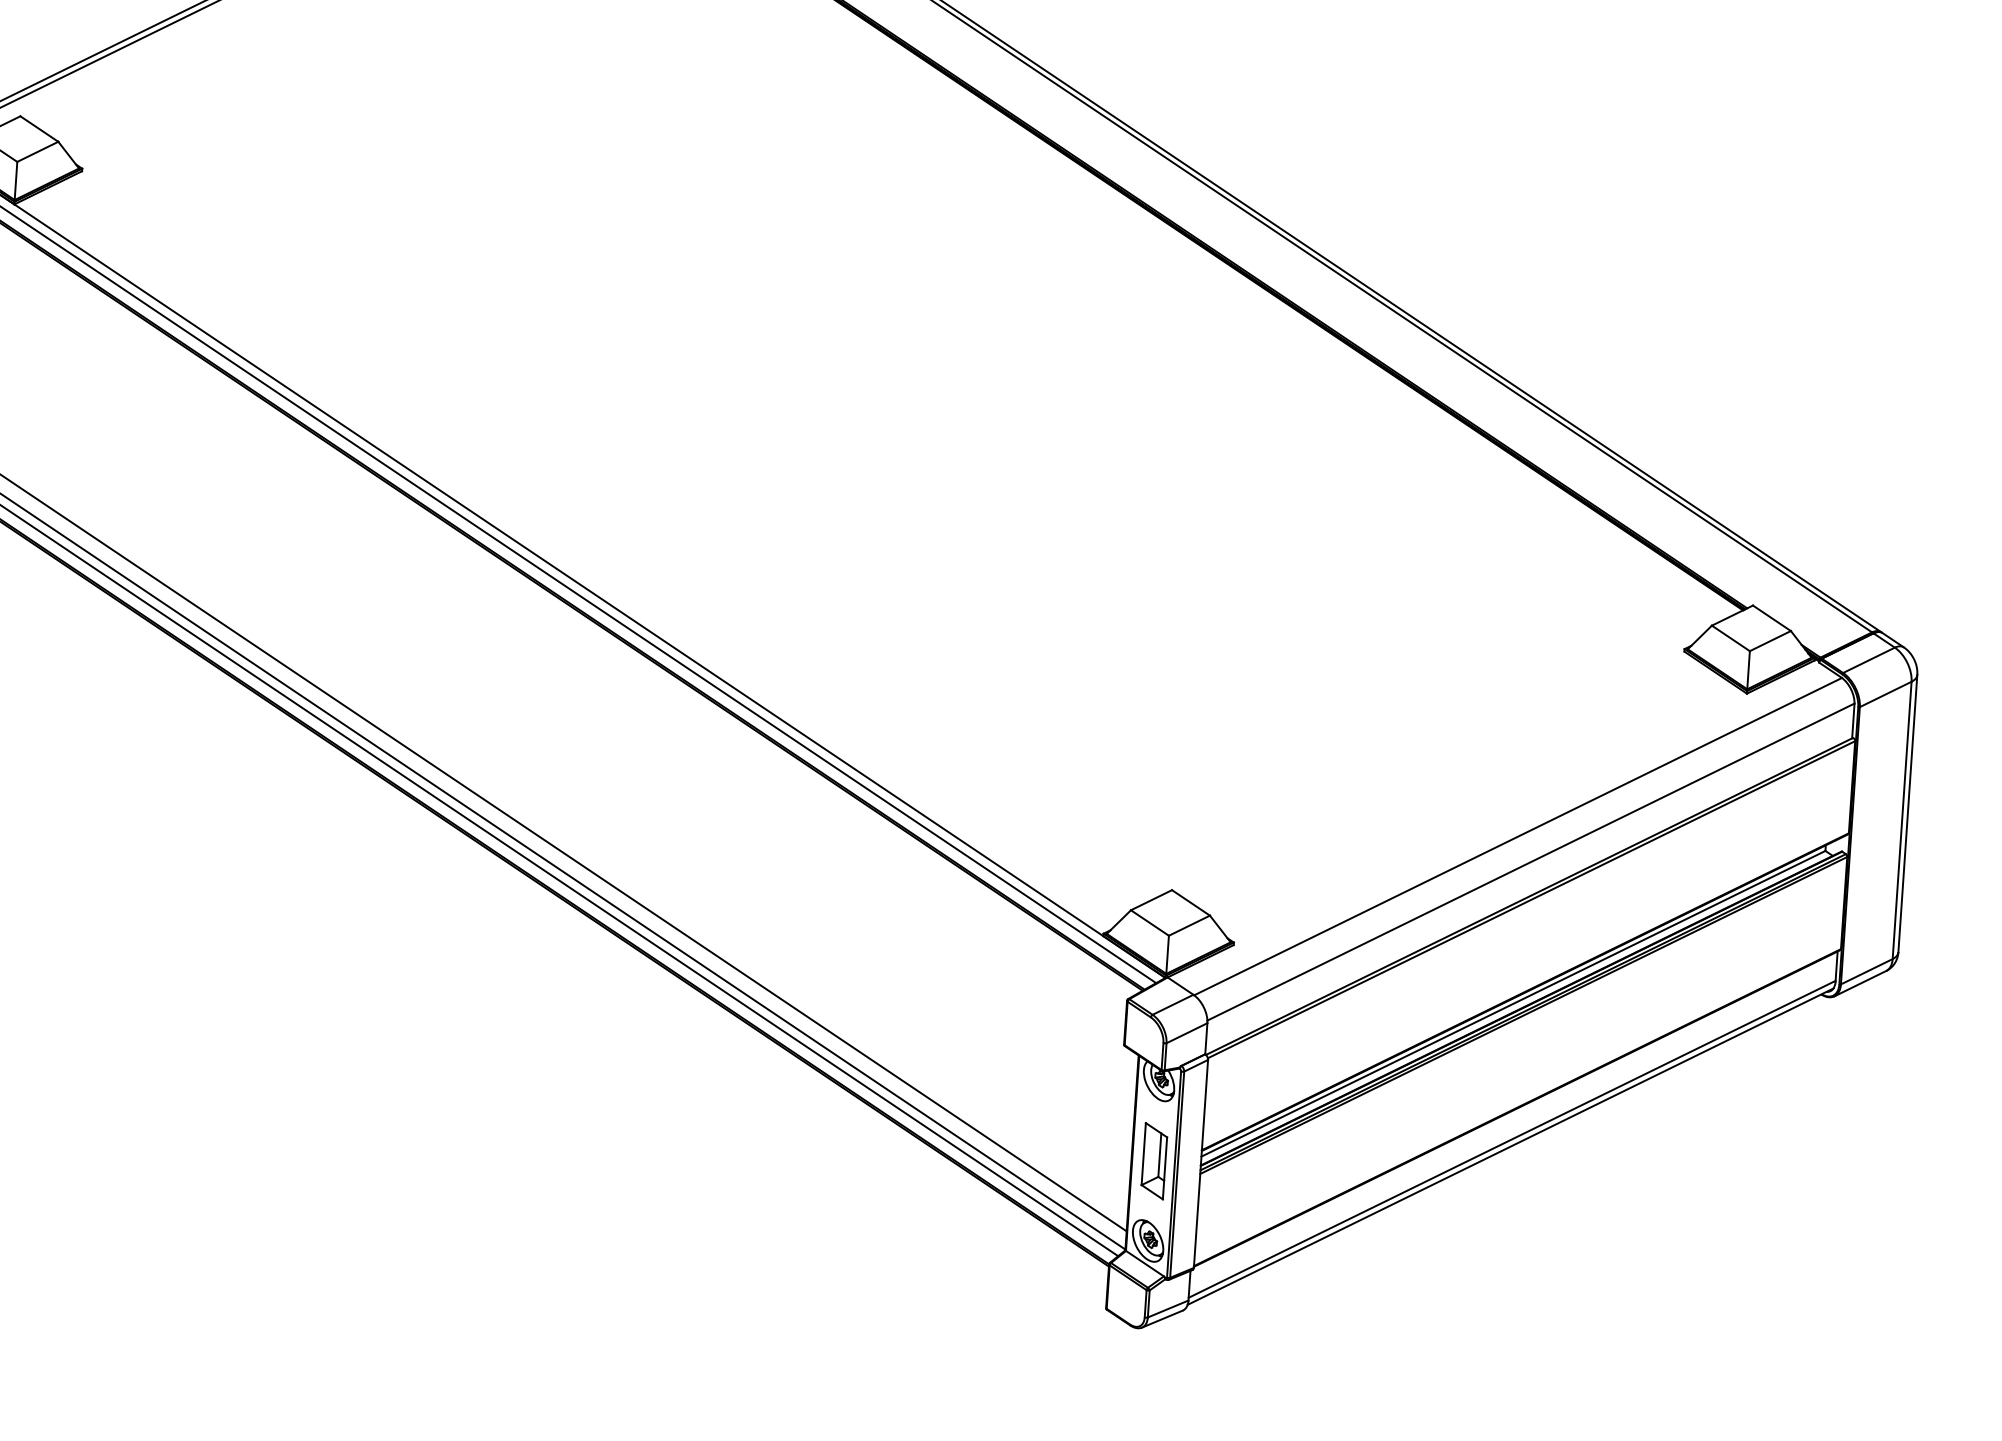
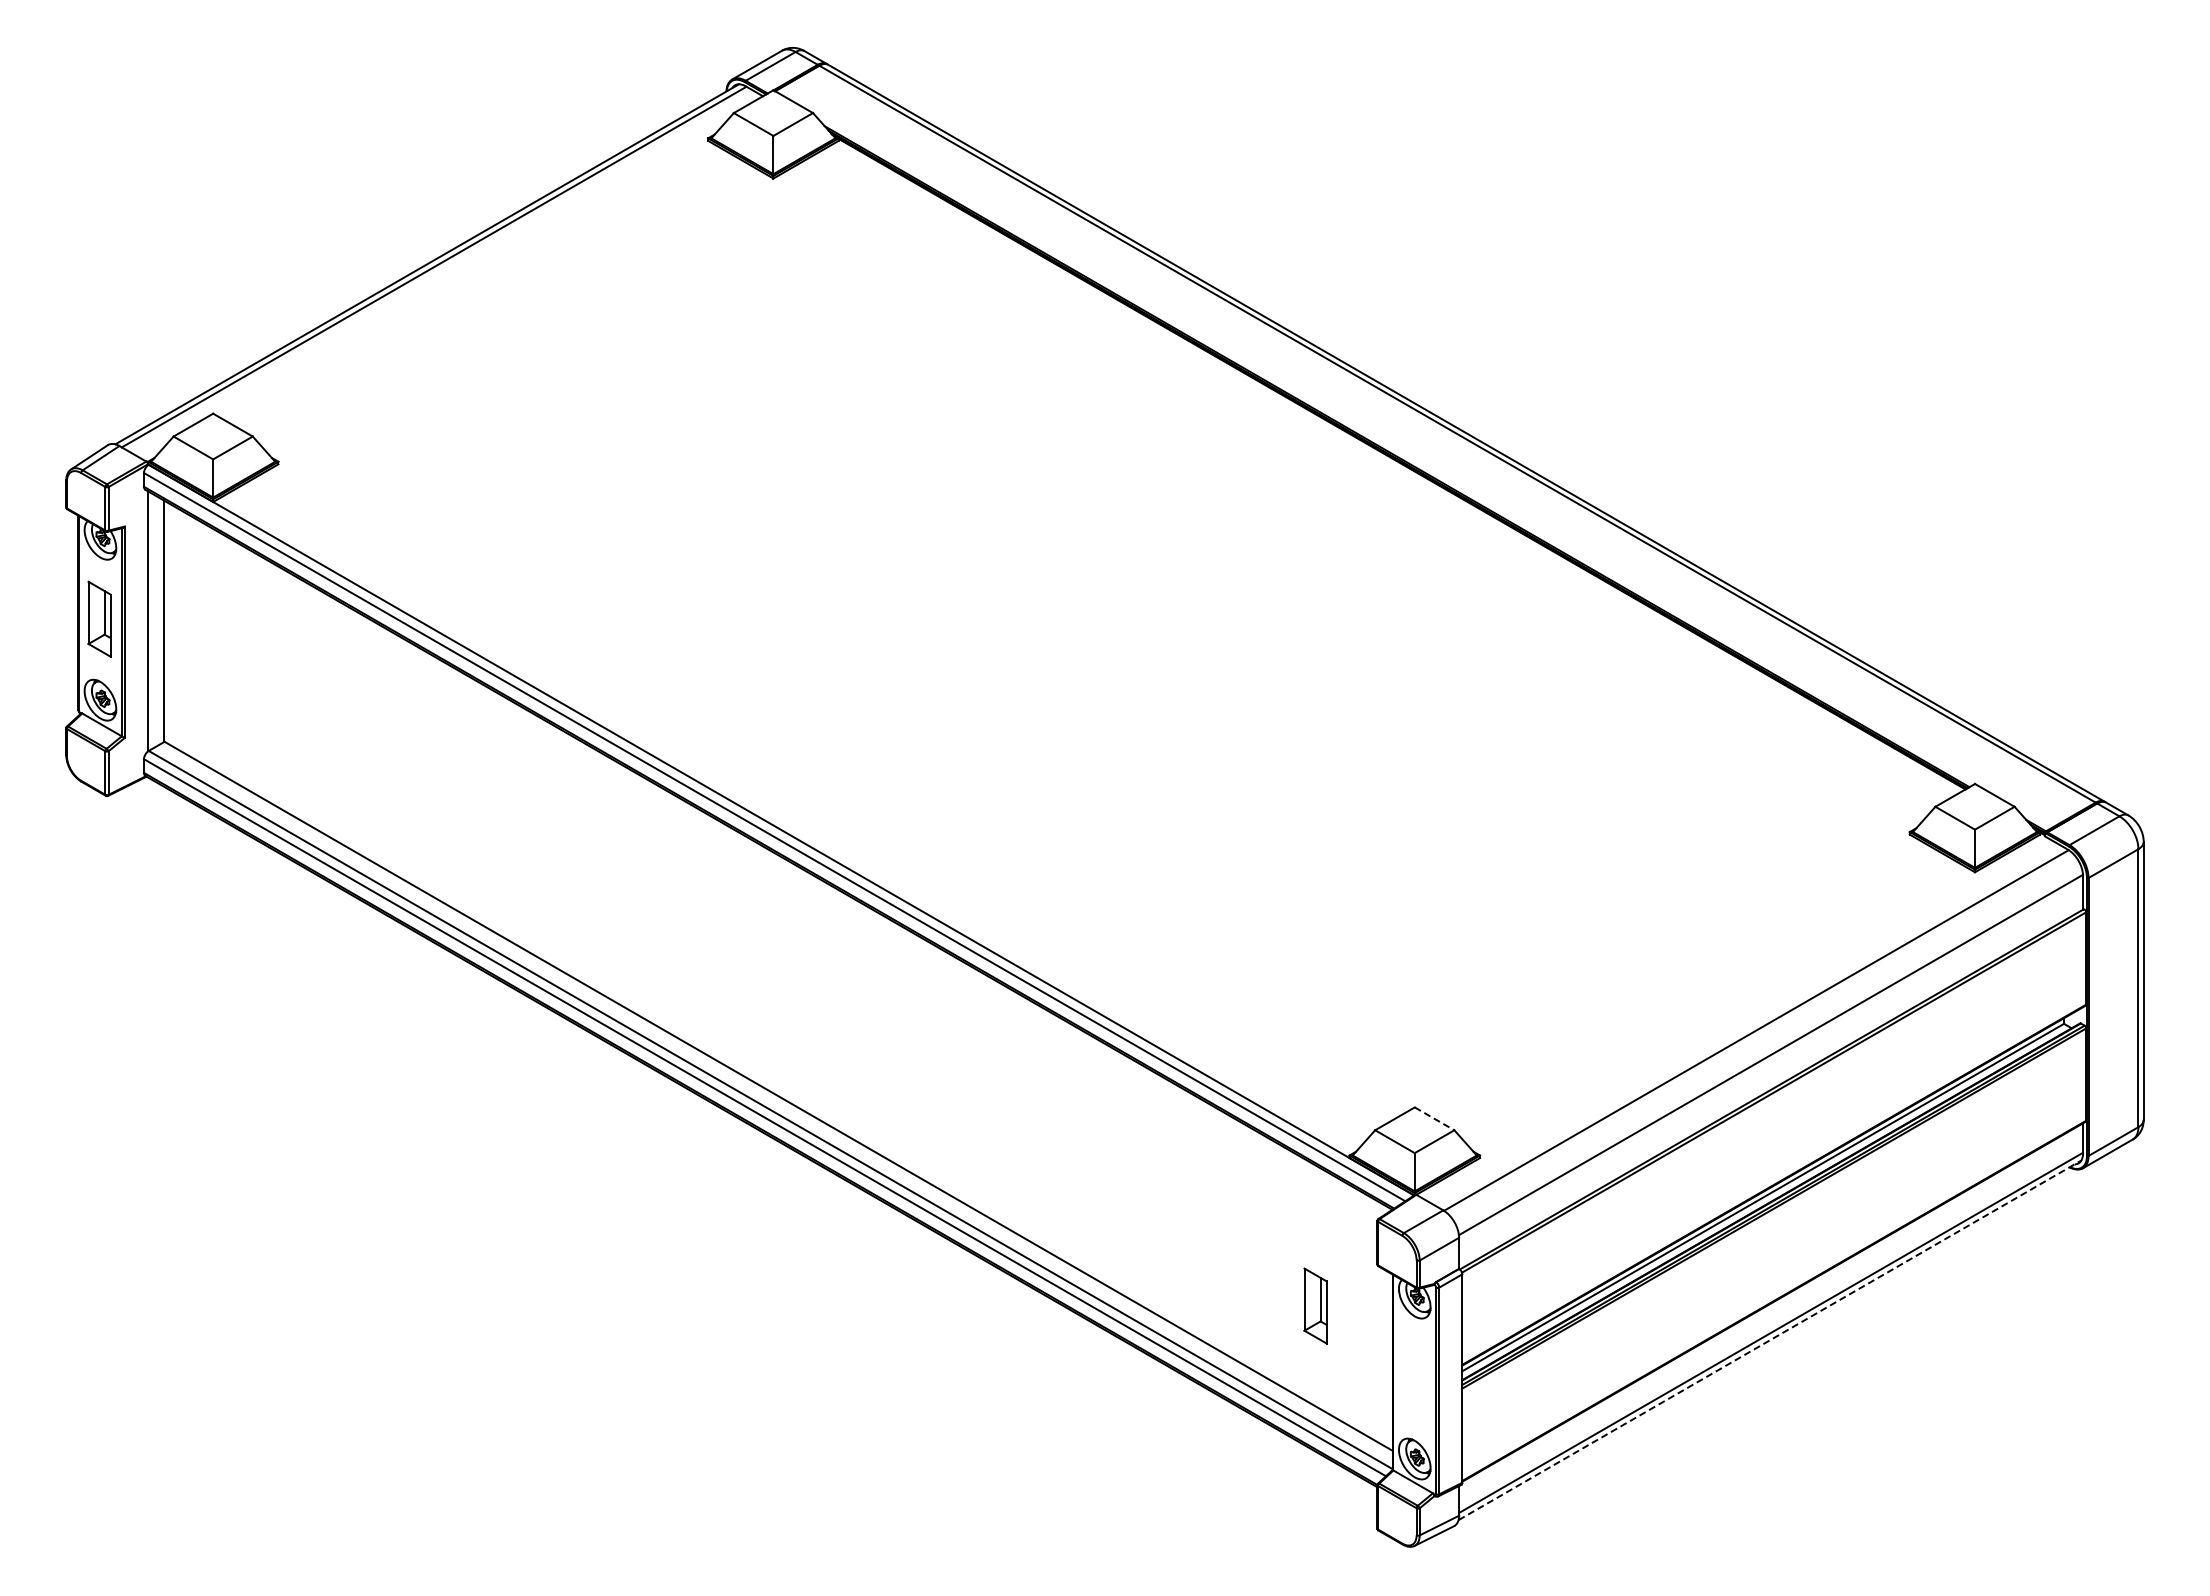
line: (1190, 902) -> (1434, 1118), solid -> dashed
line: (1511, 1146) -> (1770, 1340), solid -> dashed
part: (1154, 1160) -> (1315, 1305), moved

